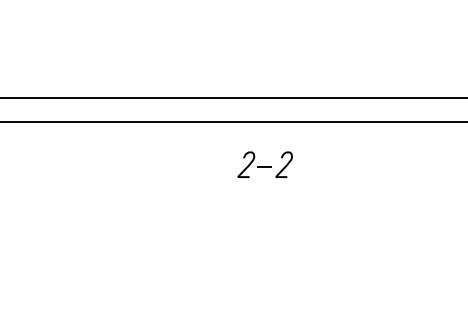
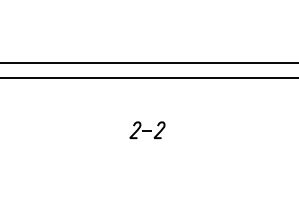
part: (265, 163) -> (147, 129), moved

